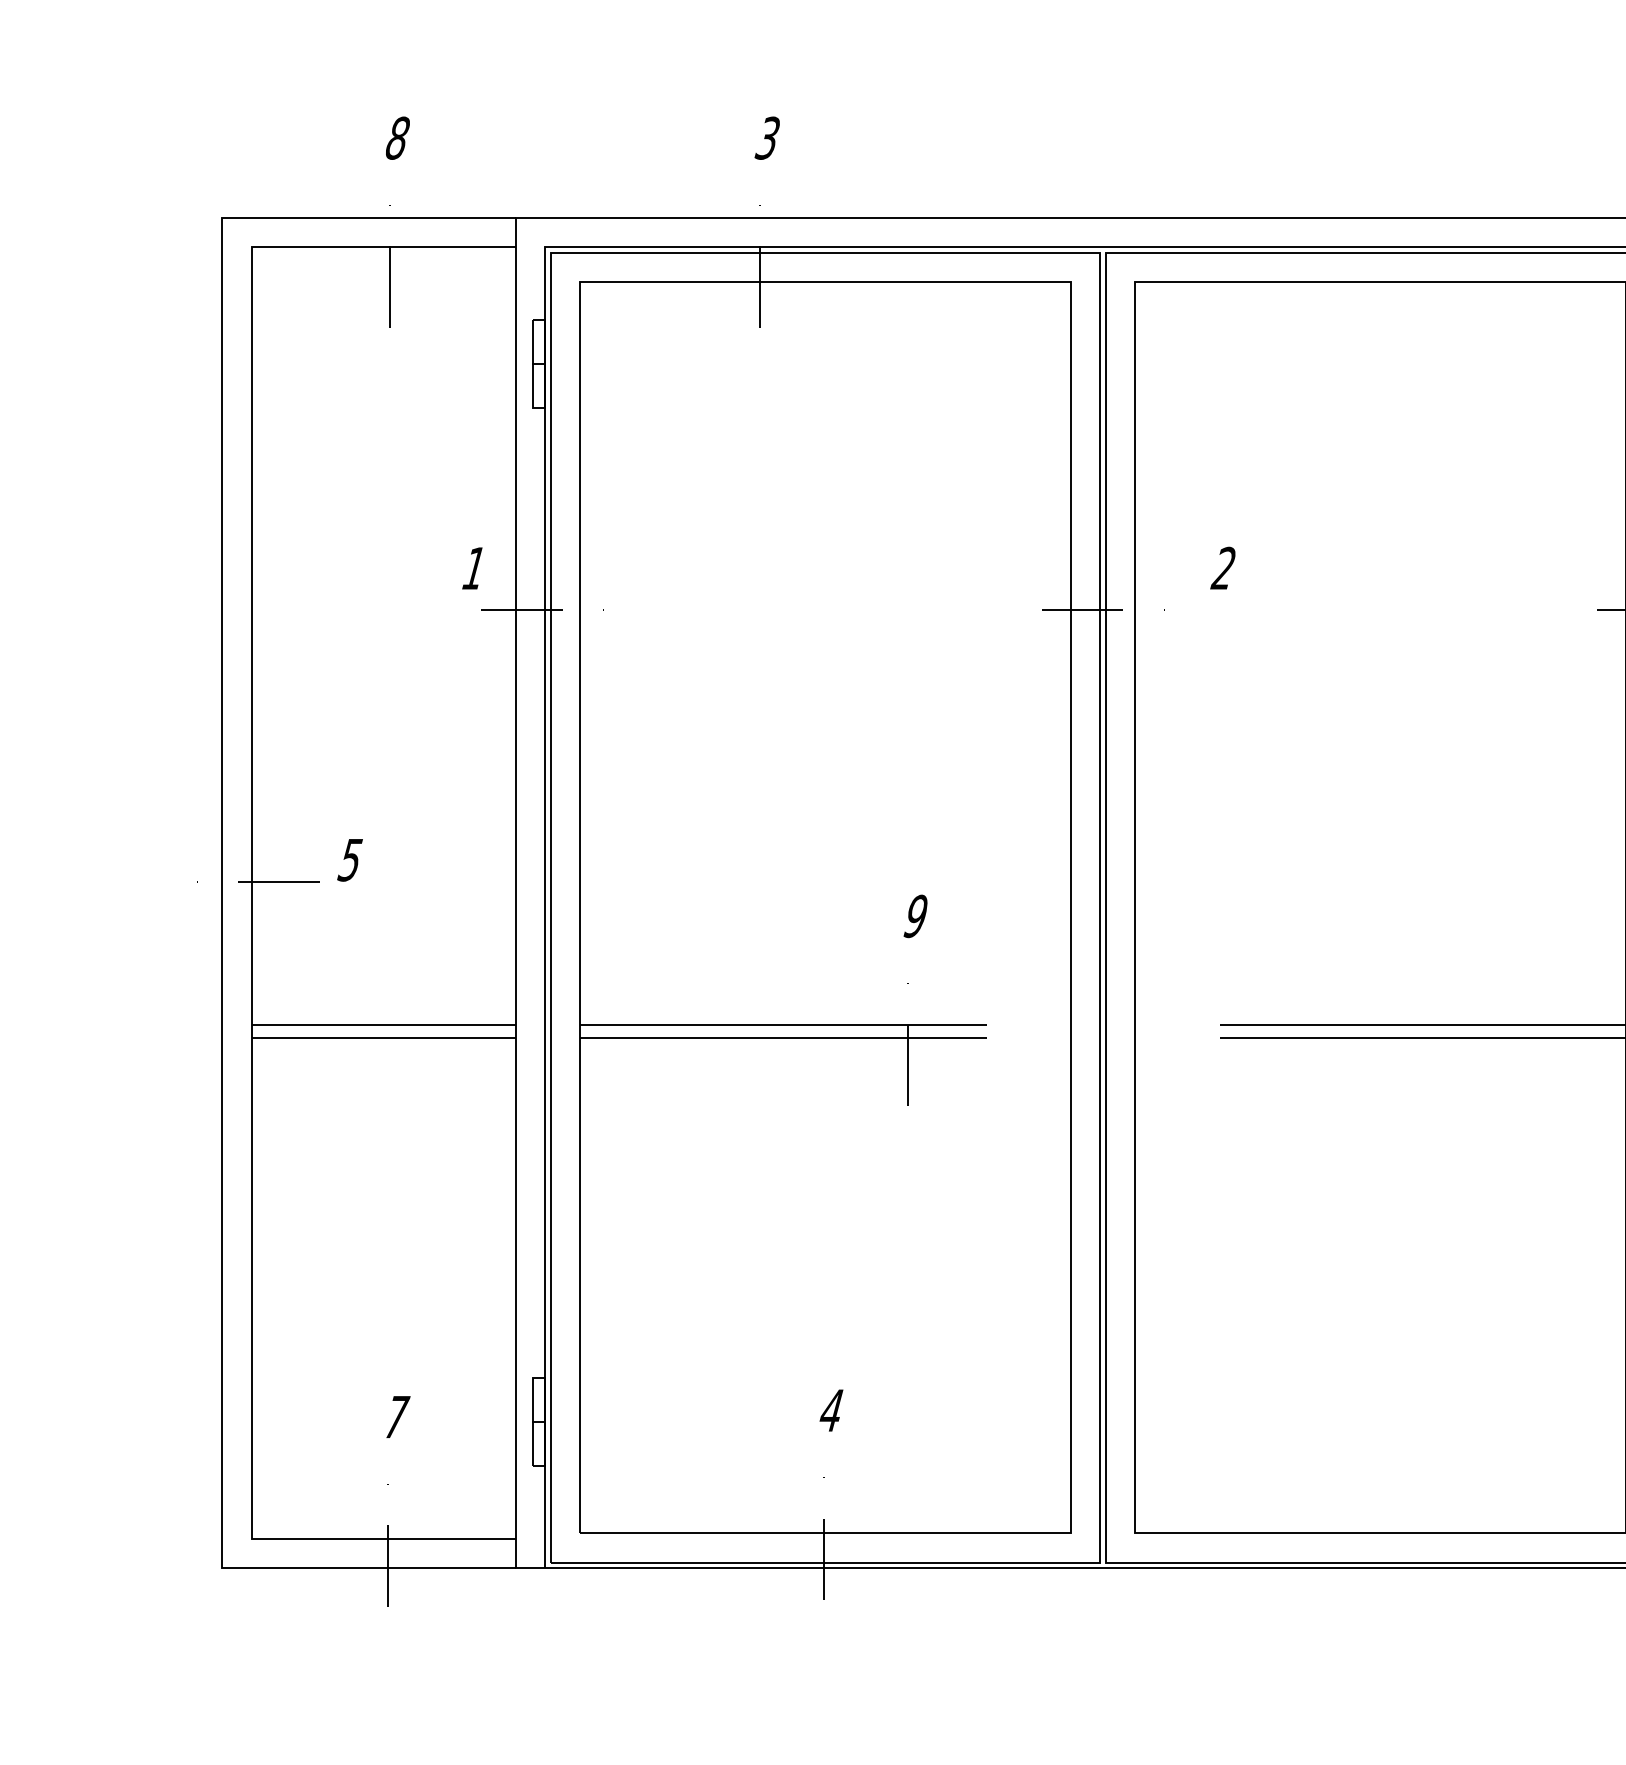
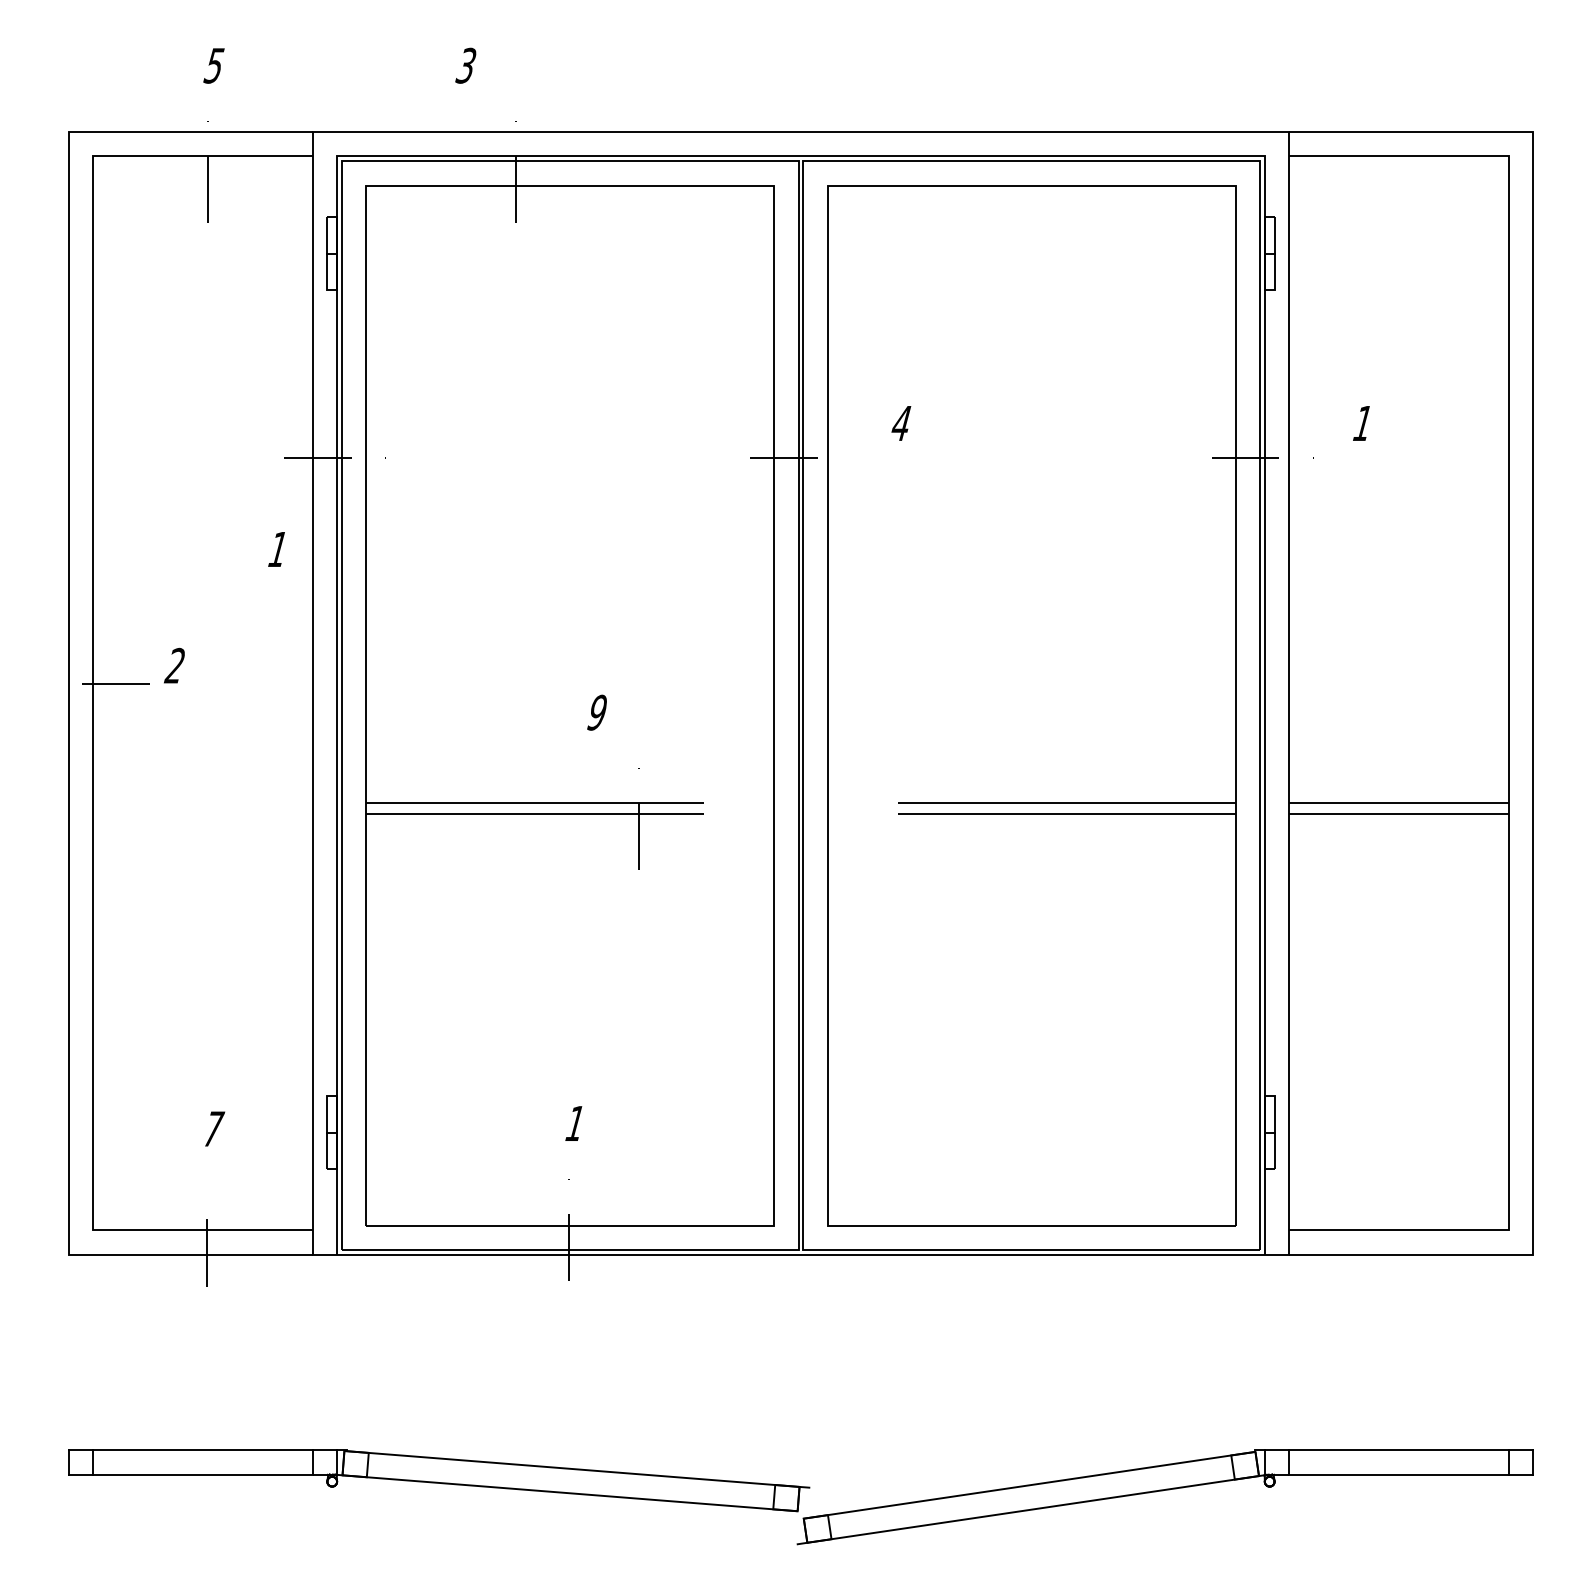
text: (396, 137) -> (213, 65), 8 -> 5
text: (766, 137) -> (465, 65), moved
text: (1222, 567) -> (900, 422), 2 -> 4
text: (472, 568) -> (276, 549), moved
text: (349, 859) -> (174, 665), 5 -> 2
text: (914, 916) -> (596, 712), moved
line: (383, 1025) -> (202, 803), removed
line: (383, 1037) -> (202, 813), removed
text: (830, 1410) -> (574, 1123), 4 -> 1

